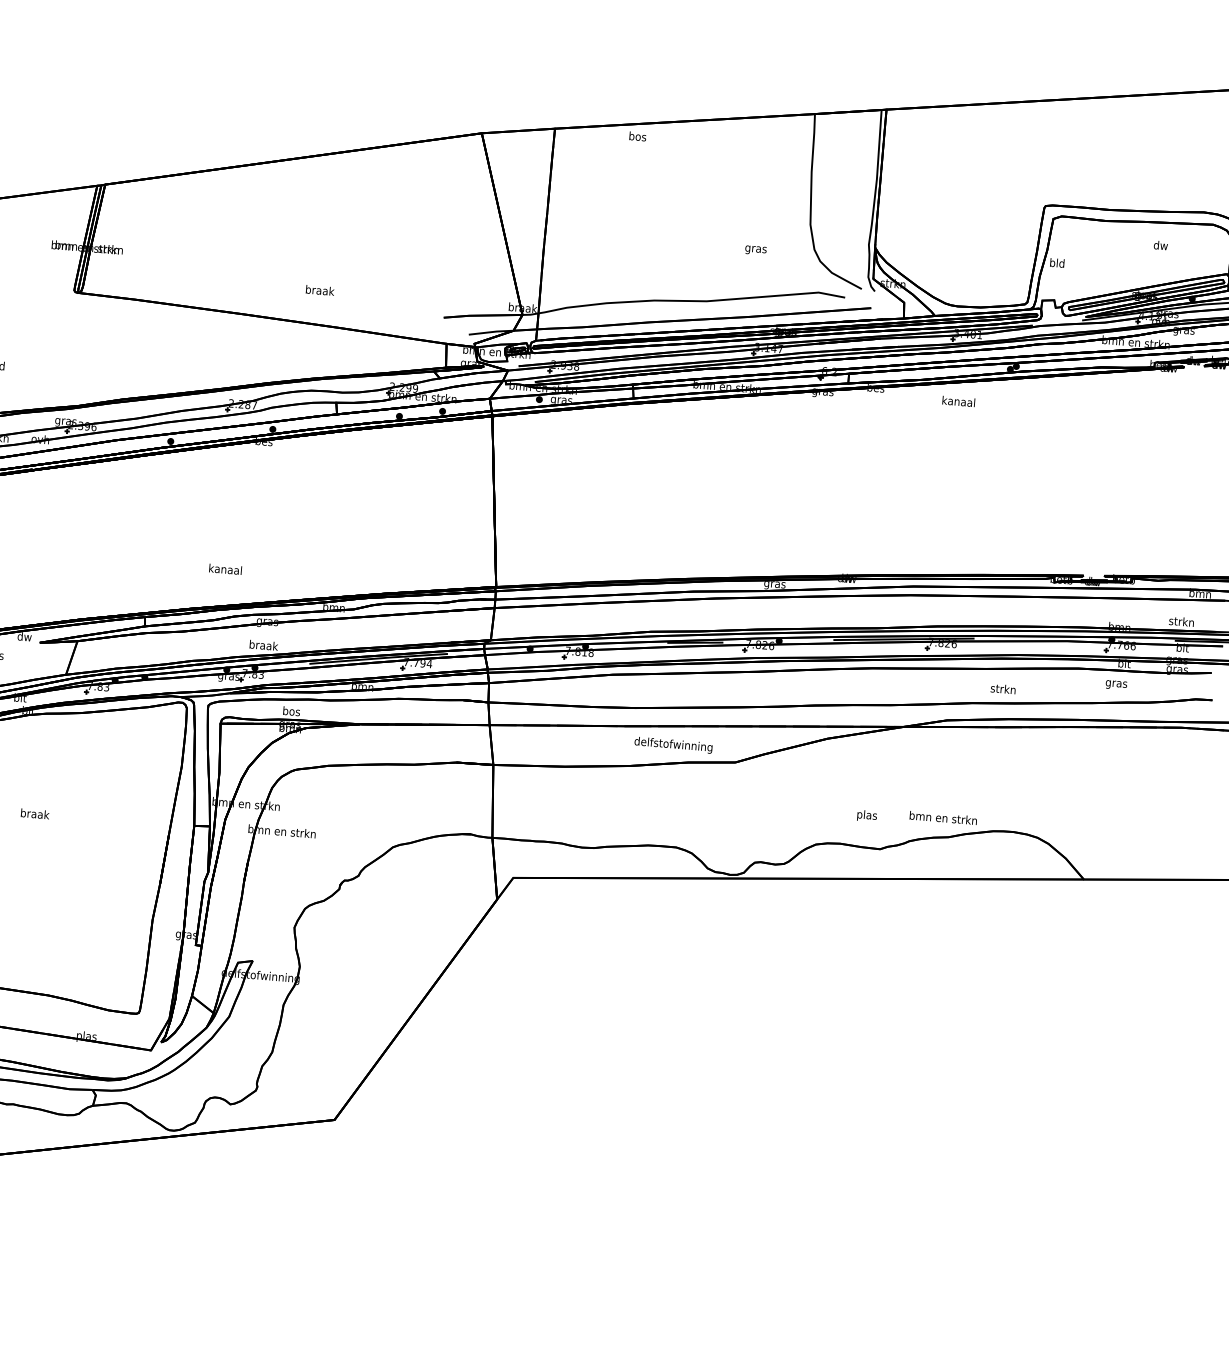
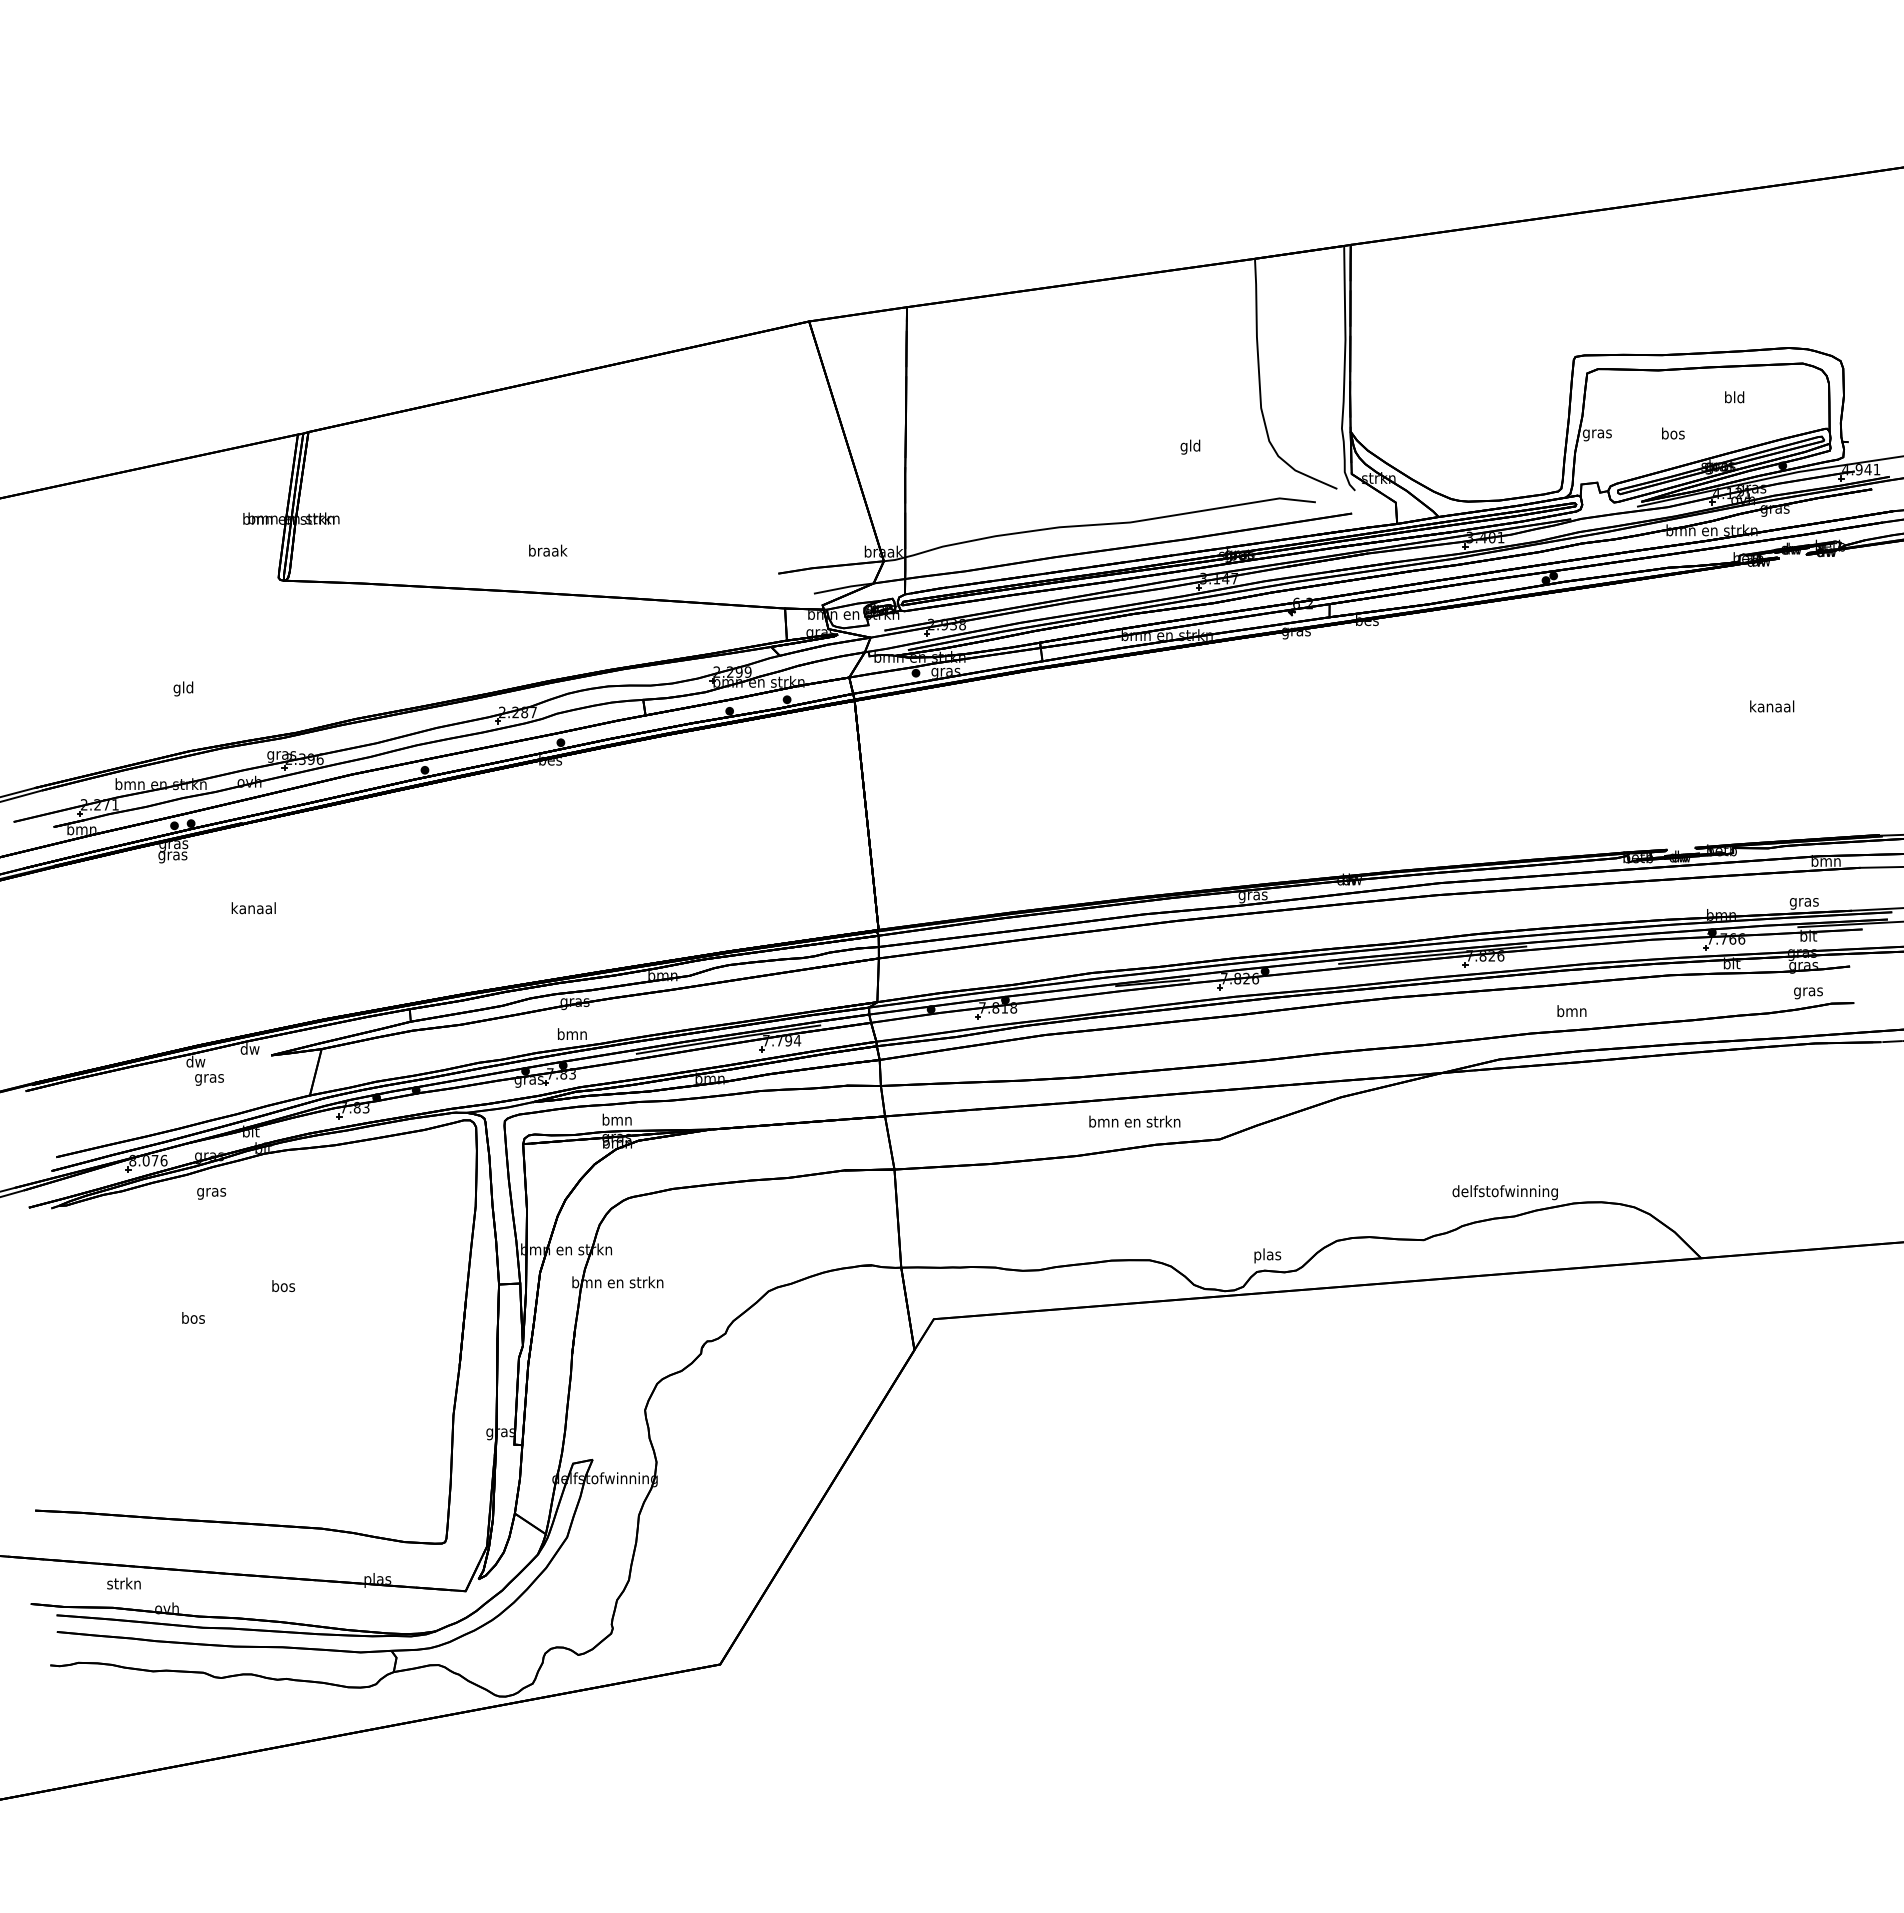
text: (638, 136) -> (1673, 433), moved
text: (1160, 245) -> (1734, 397), dw -> bld
text: (755, 248) -> (1190, 446), gras -> gld
text: (1056, 263) -> (1596, 433), bld -> gras
text: (320, 290) -> (548, 550), moved
text: (959, 401) -> (1772, 706), moved
text: (225, 569) -> (253, 908), moved
text: (1181, 622) -> (1803, 901), strkn -> gras
text: (263, 645) -> (572, 1034), braak -> bmn
text: (1116, 685) -> (1808, 993), moved
text: (1003, 689) -> (1571, 1011), strkn -> bmn
text: (291, 711) -> (616, 1119), bos -> bmn
text: (673, 744) -> (1134, 1122), delfstofwinning -> bmn en strkn
text: (34, 814) -> (283, 1286), braak -> bos
text: (866, 815) -> (1267, 1255), moved
text: (942, 818) -> (1504, 1192), bmn en strkn -> delfstofwinning

